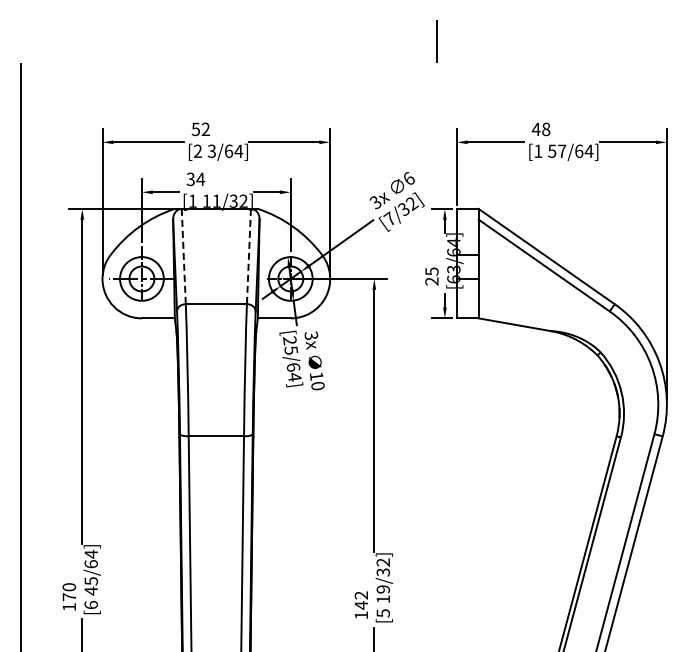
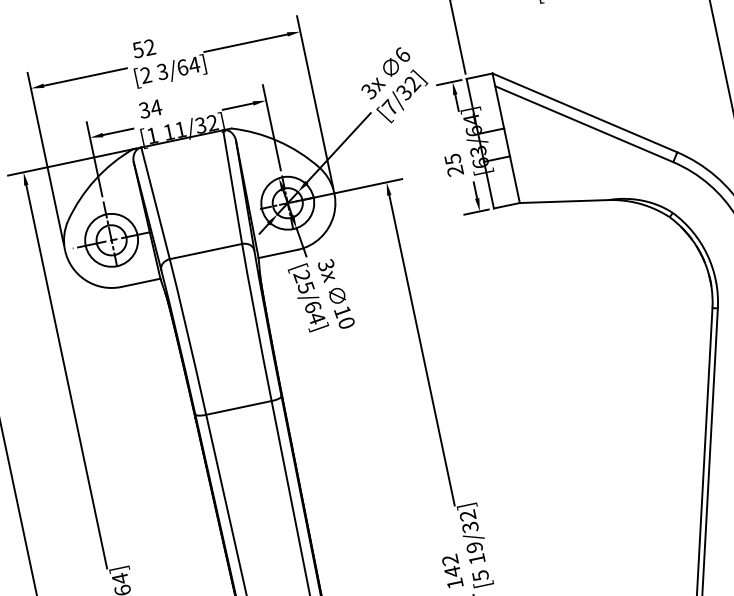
line: (183, 256) -> (155, 203), dashed -> solid
line: (248, 256) -> (232, 187), dashed -> solid

